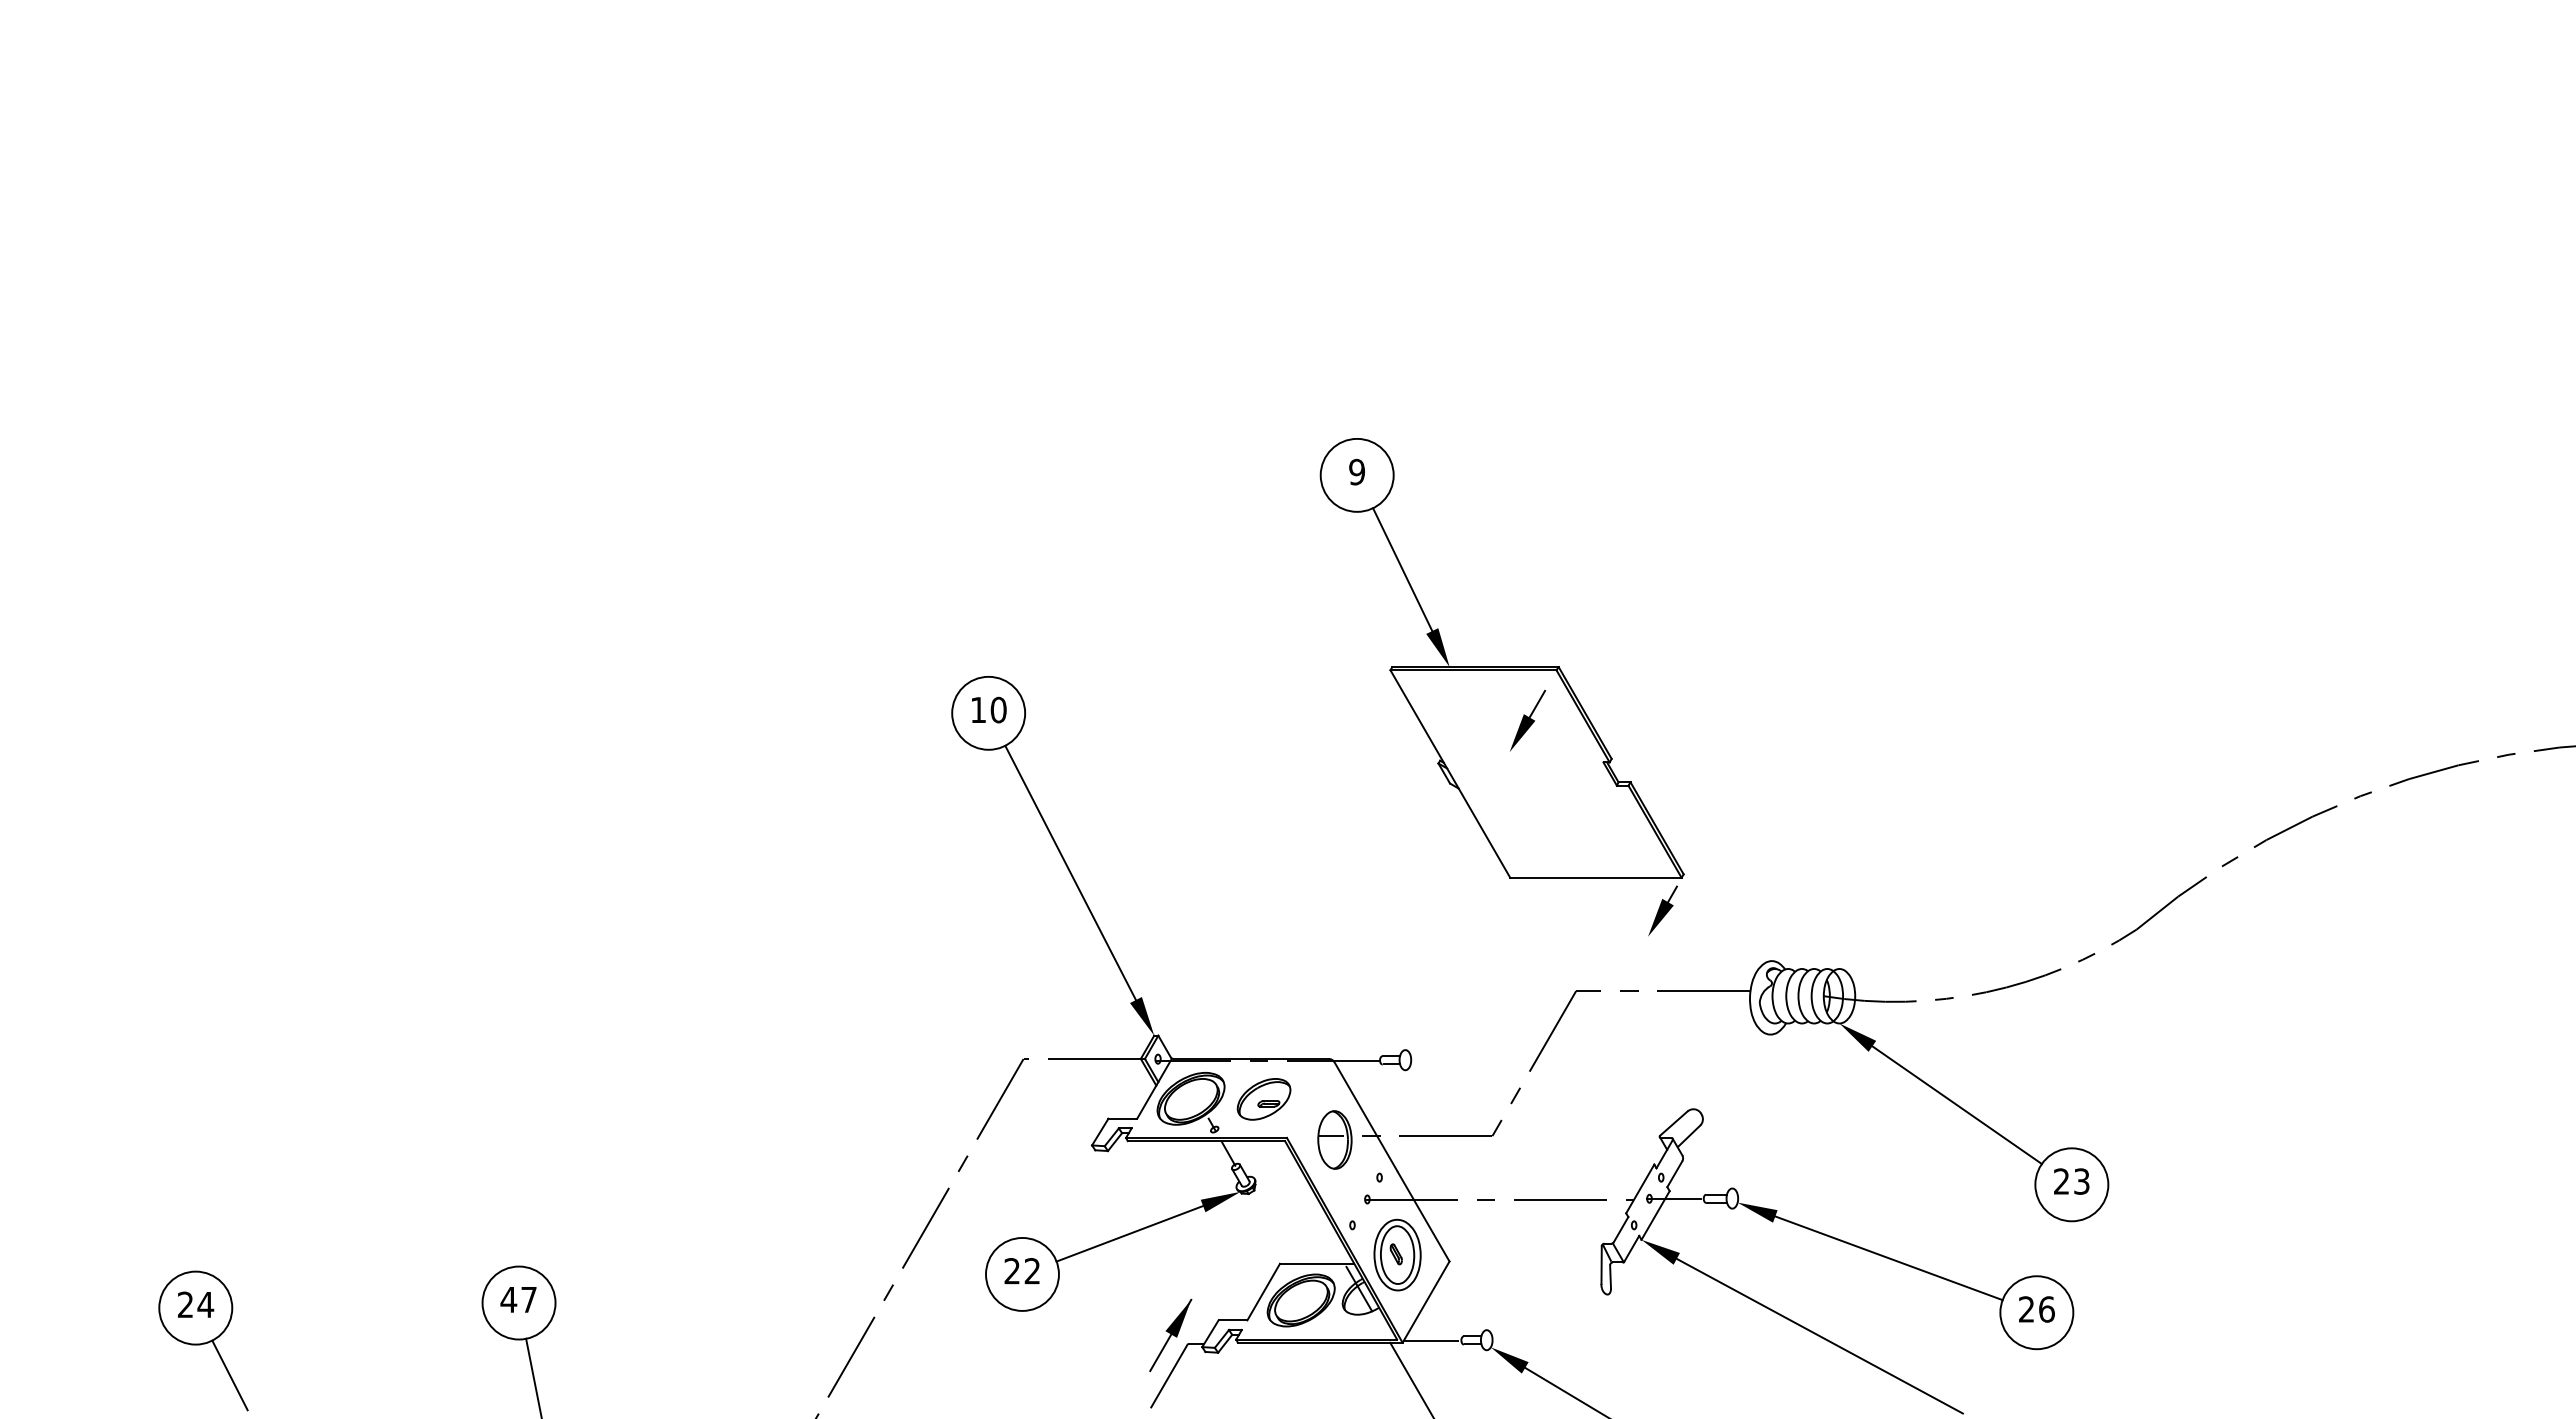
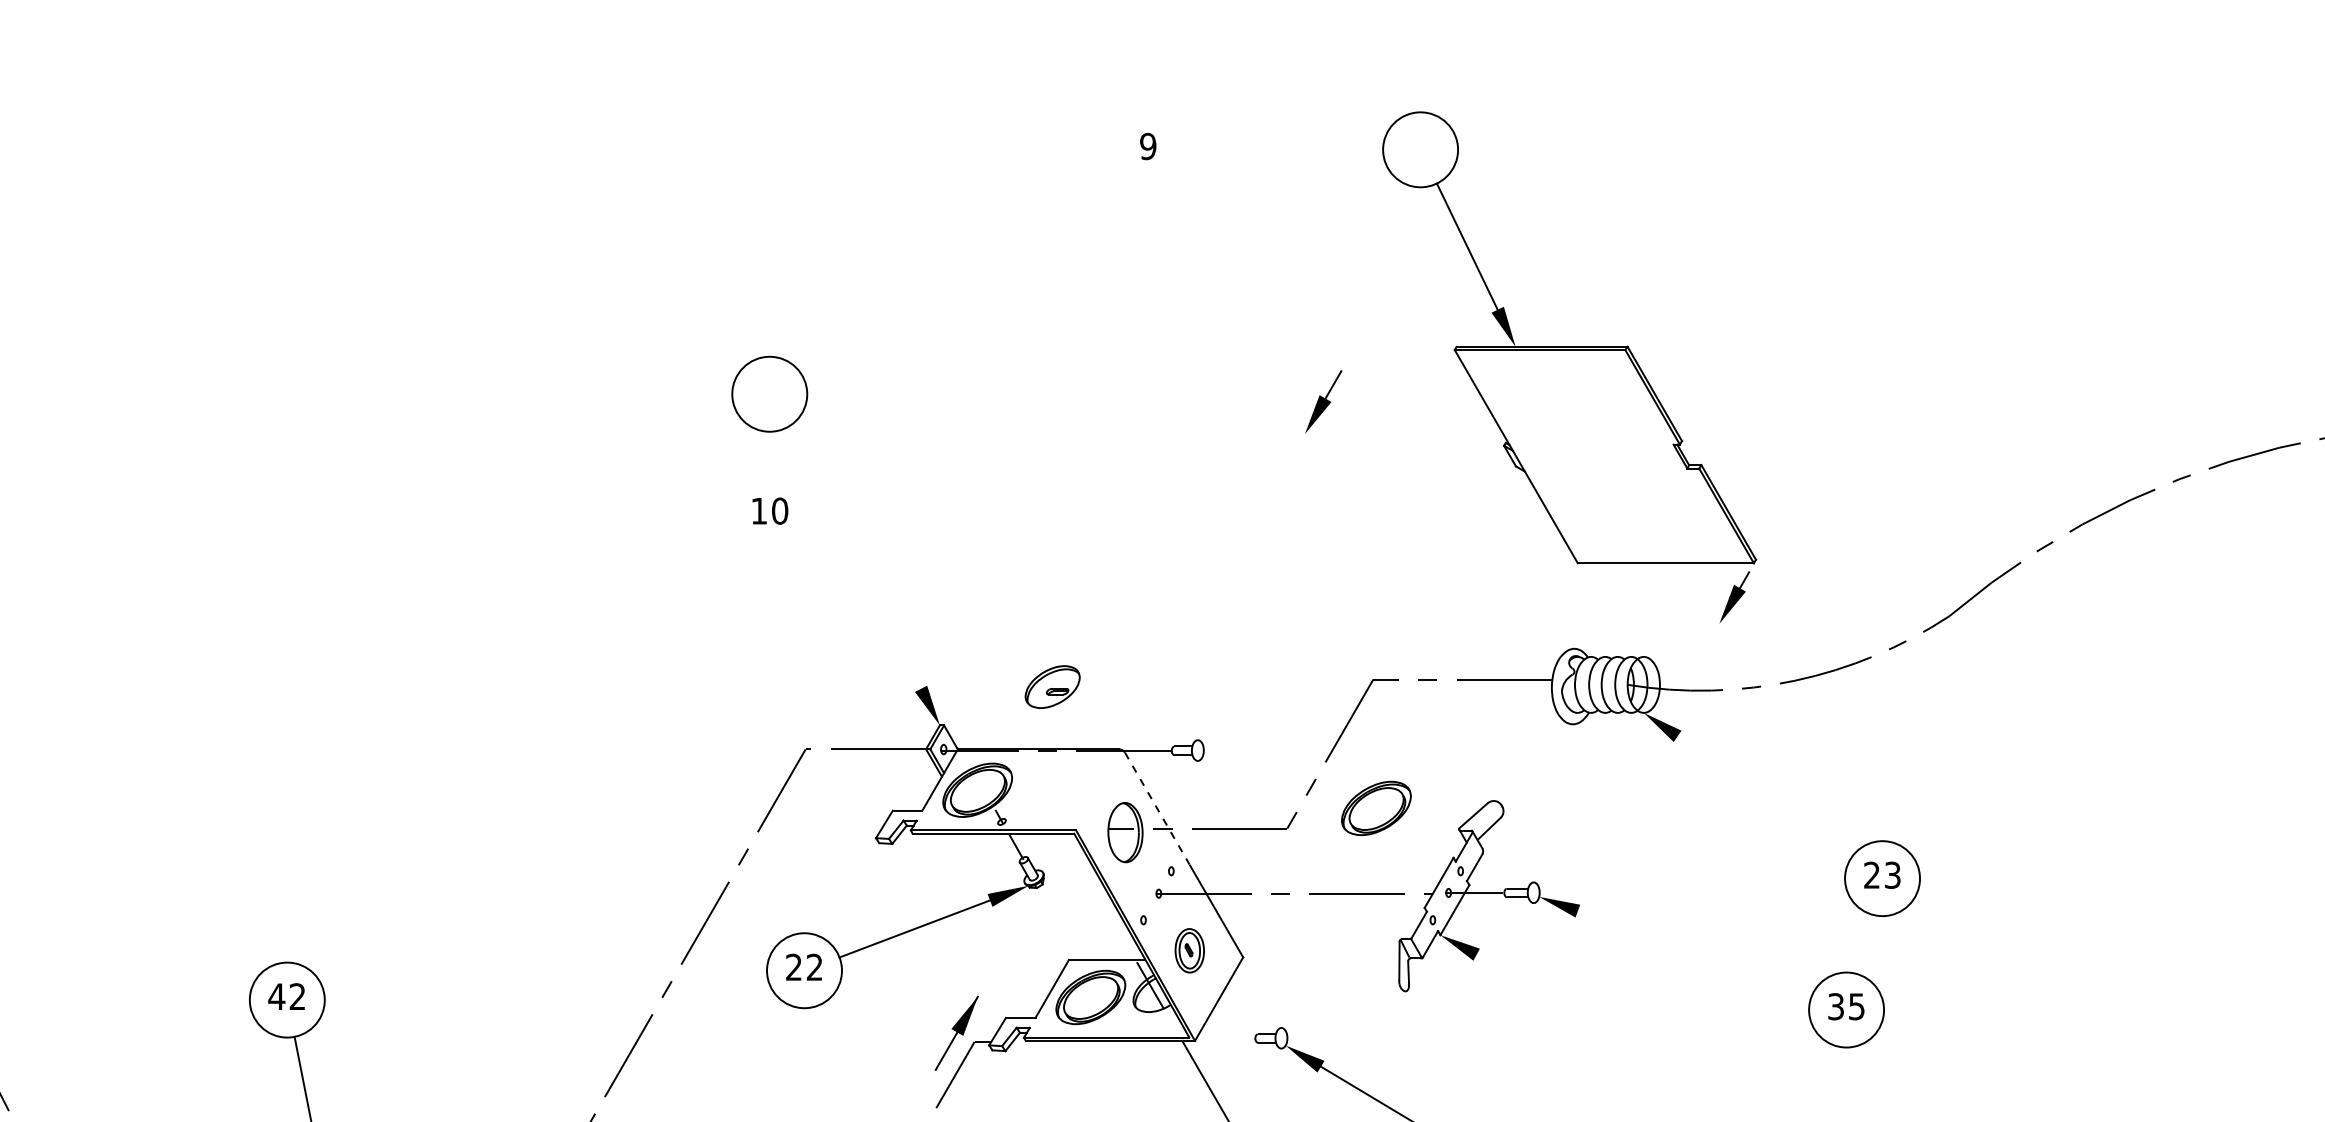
part: (1501, 687) -> (1568, 367), moved
text: (989, 709) -> (770, 510), moved
line: (1070, 872) -> (853, 557), removed
part: (1263, 1099) -> (1052, 687), moved
line: (1956, 1105) -> (1764, 797), removed
line: (1365, 1116) -> (1156, 808), solid -> dashed
part: (1578, 1116) -> (1375, 808), added
part: (1397, 1254) -> (1189, 950), size x0.6
line: (1888, 1258) -> (1694, 954), removed
text: (528, 1299) -> (297, 996), 47 -> 42
text: (2036, 1309) -> (1846, 1006), 26 -> 35
line: (1819, 1335) -> (1623, 1033), removed
line: (1430, 1340) -> (1223, 1038), removed

